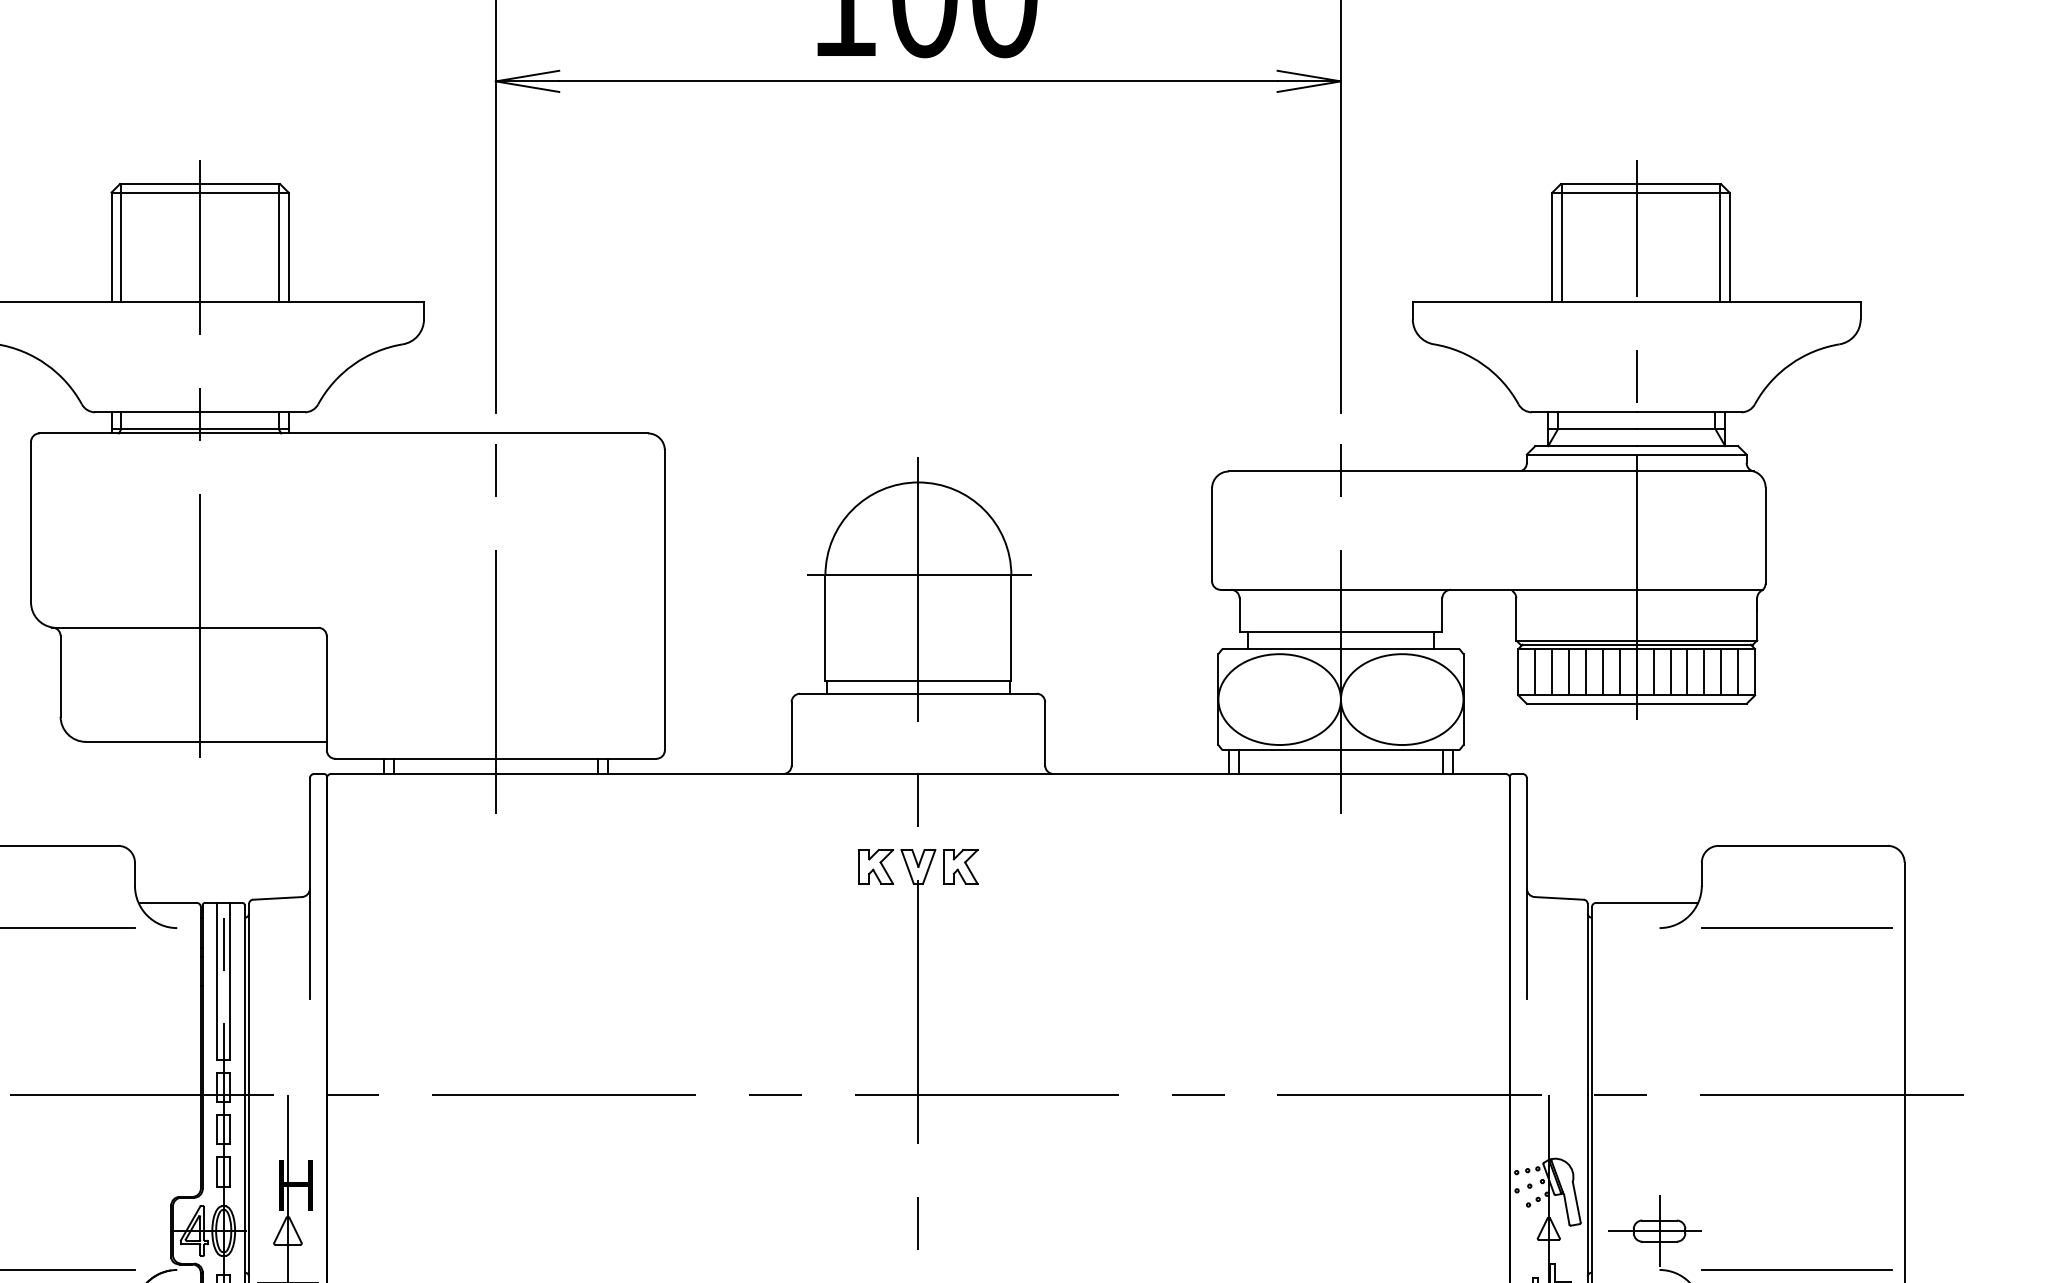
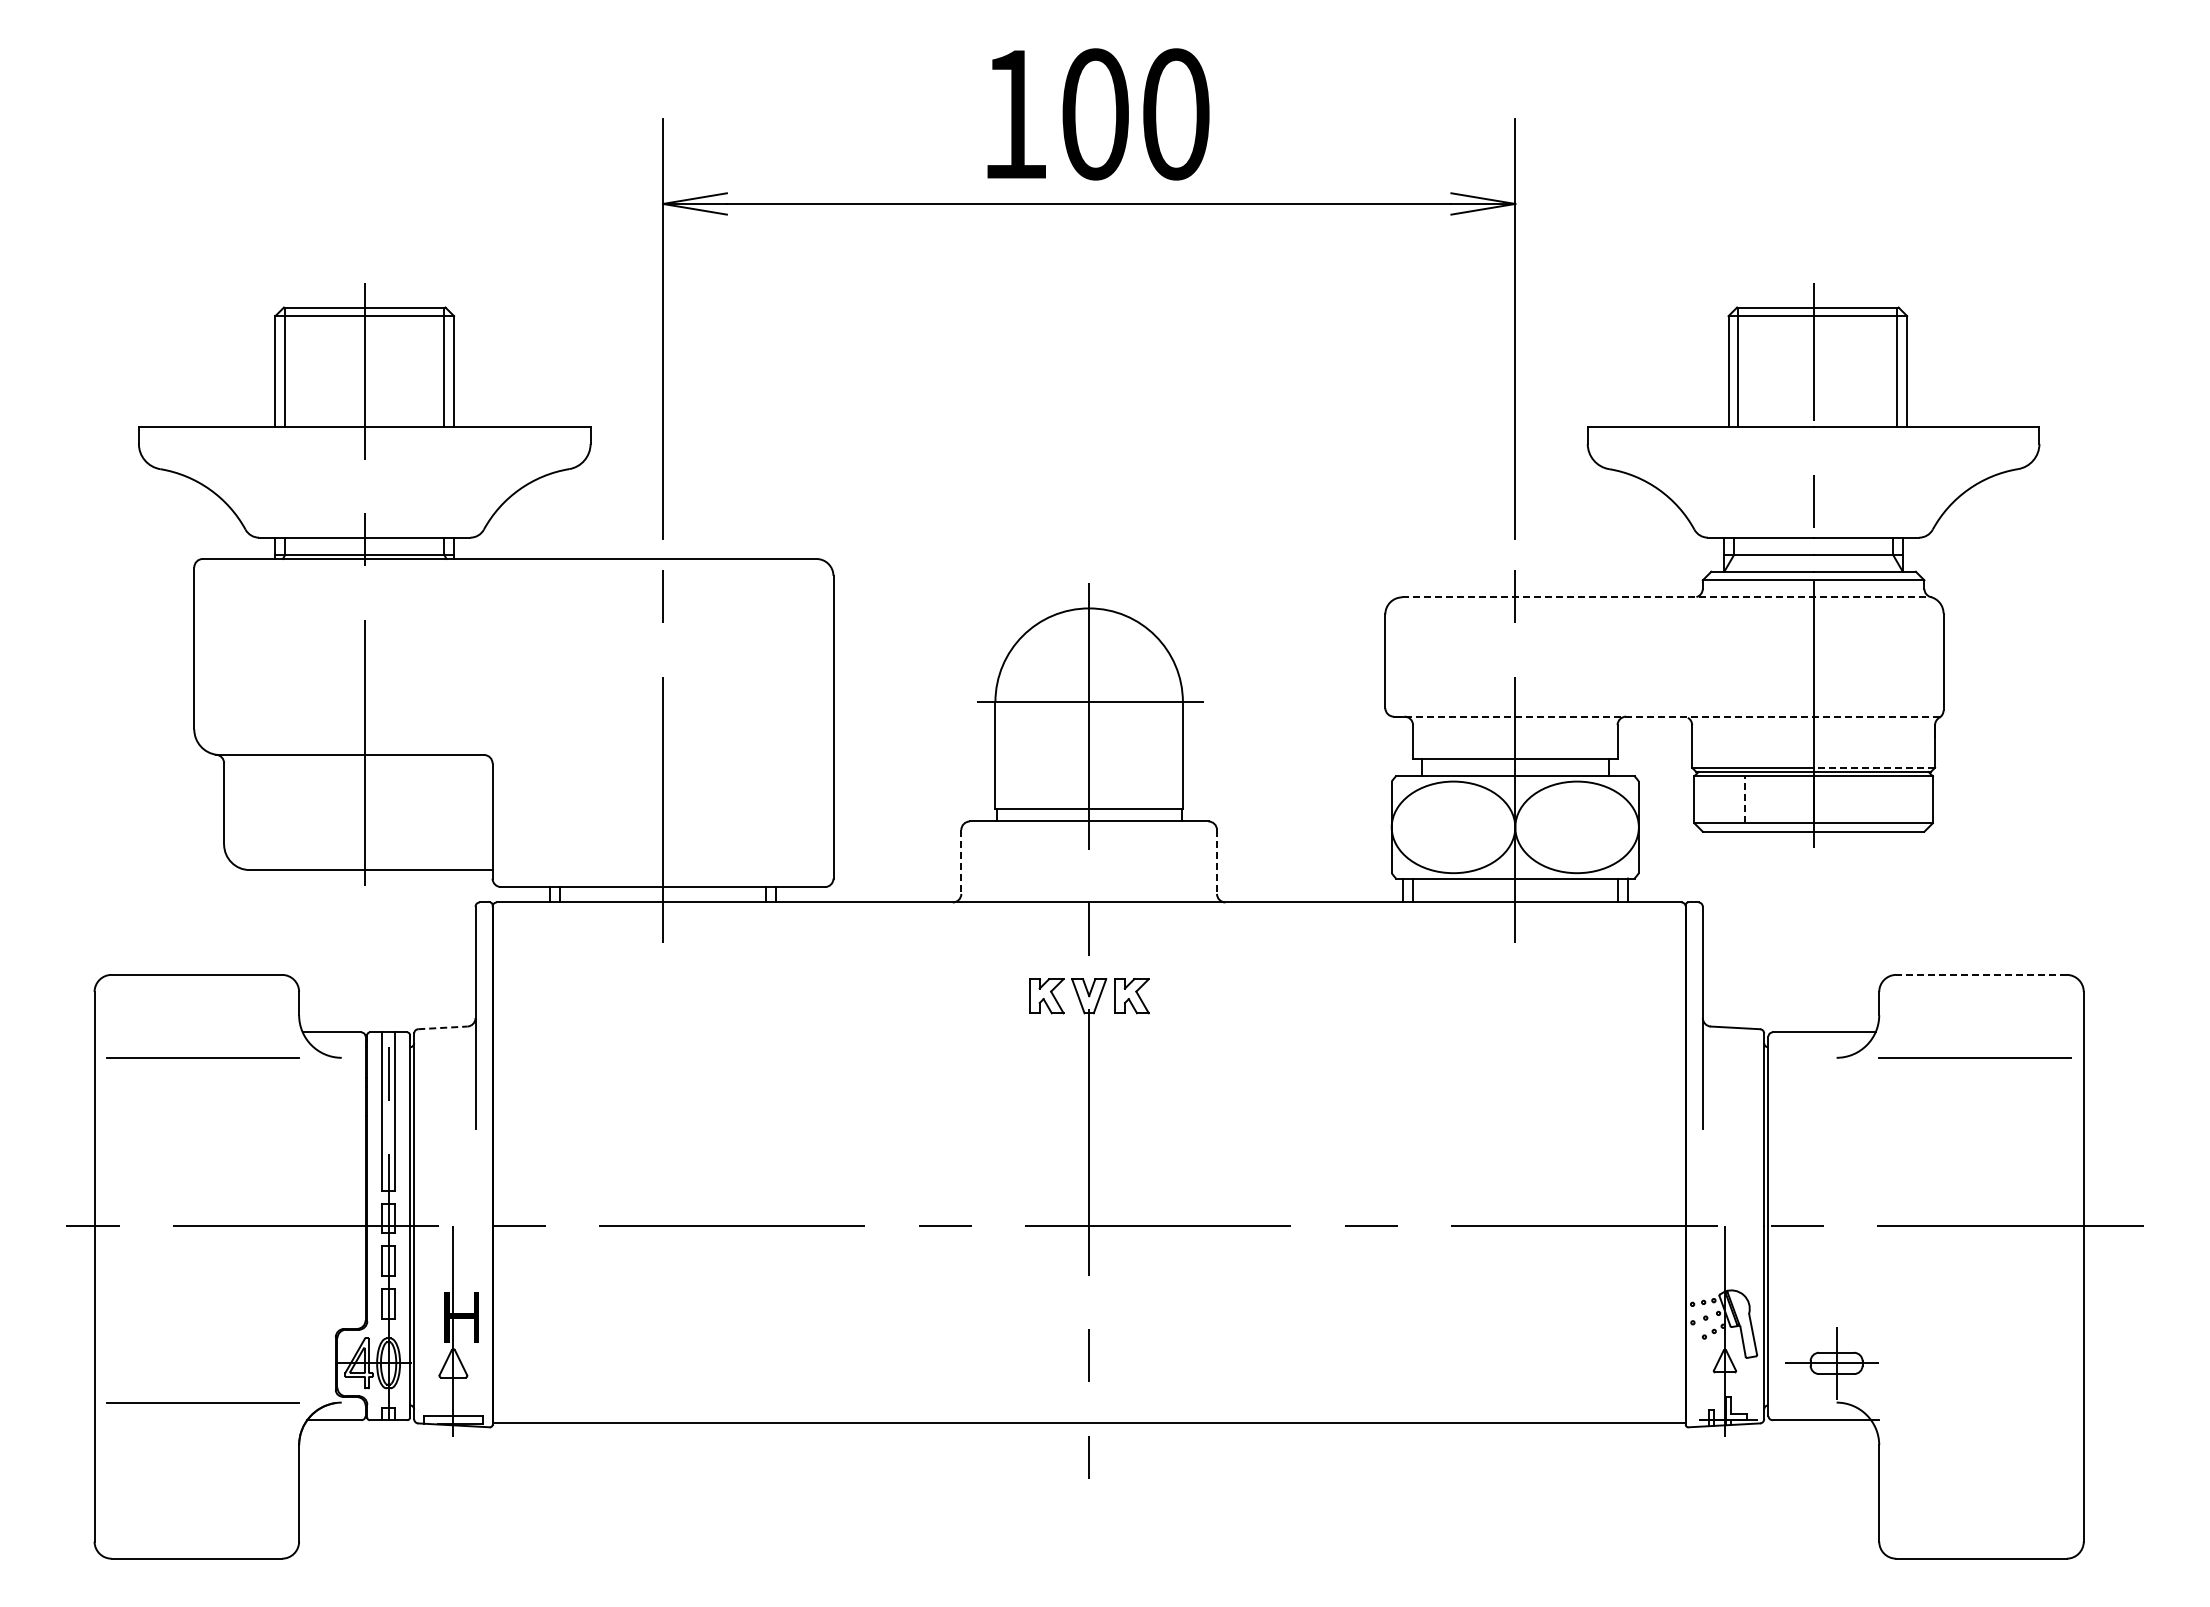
line: (1491, 471) -> (1667, 597), solid -> dashed
line: (1491, 589) -> (1667, 716), solid -> dashed
line: (1697, 640) -> (1874, 767), solid -> dashed
line: (1535, 671) -> (1711, 799), removed
line: (1552, 671) -> (1728, 799), removed
line: (1569, 671) -> (1745, 799), solid -> dashed
line: (1586, 671) -> (1762, 799), removed
line: (1602, 671) -> (1779, 799), removed
line: (1619, 671) -> (1796, 799), removed
line: (1653, 671) -> (1830, 799), removed
line: (1670, 671) -> (1847, 799), removed
line: (1687, 671) -> (1864, 799), removed
line: (1704, 671) -> (1881, 799), removed
line: (1720, 671) -> (1898, 799), removed
line: (1737, 671) -> (1915, 799), removed
line: (791, 733) -> (961, 861), solid -> dashed
line: (1045, 733) -> (1217, 861), solid -> dashed
line: (1803, 845) -> (1981, 974), solid -> dashed
line: (277, 898) -> (442, 1027), solid -> dashed
line: (1796, 1269) -> (1974, 1402), removed

